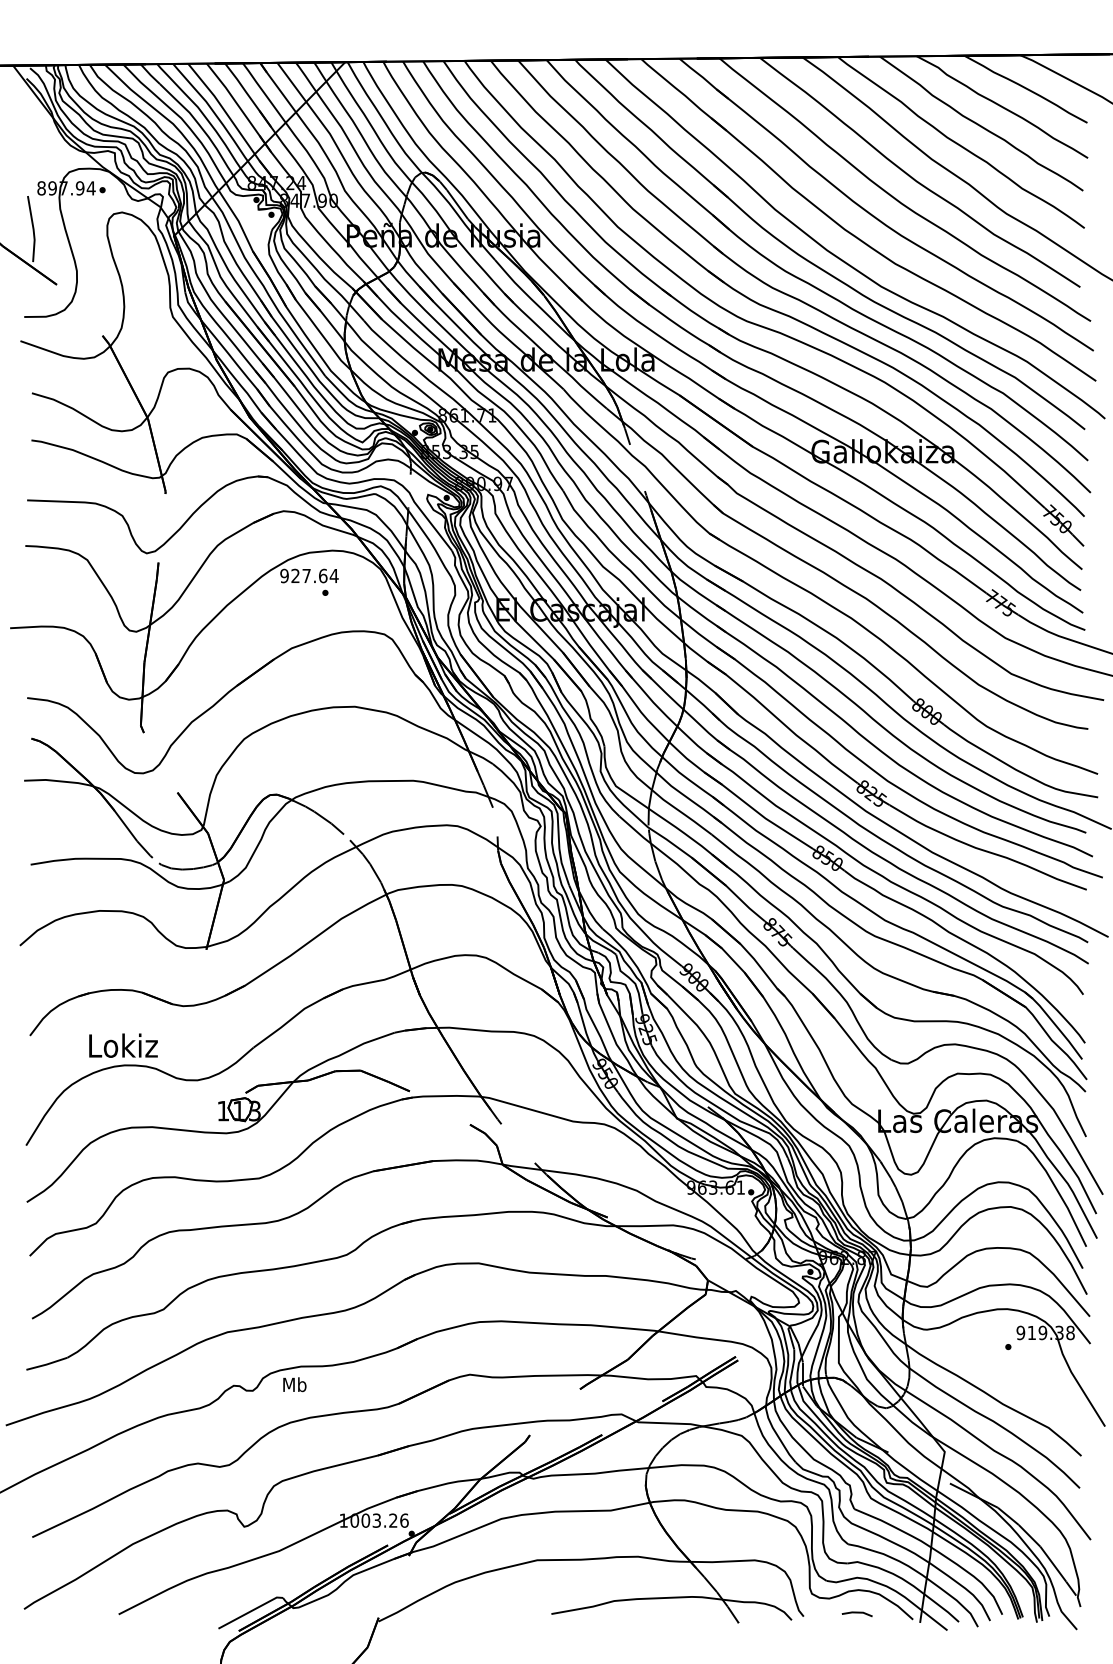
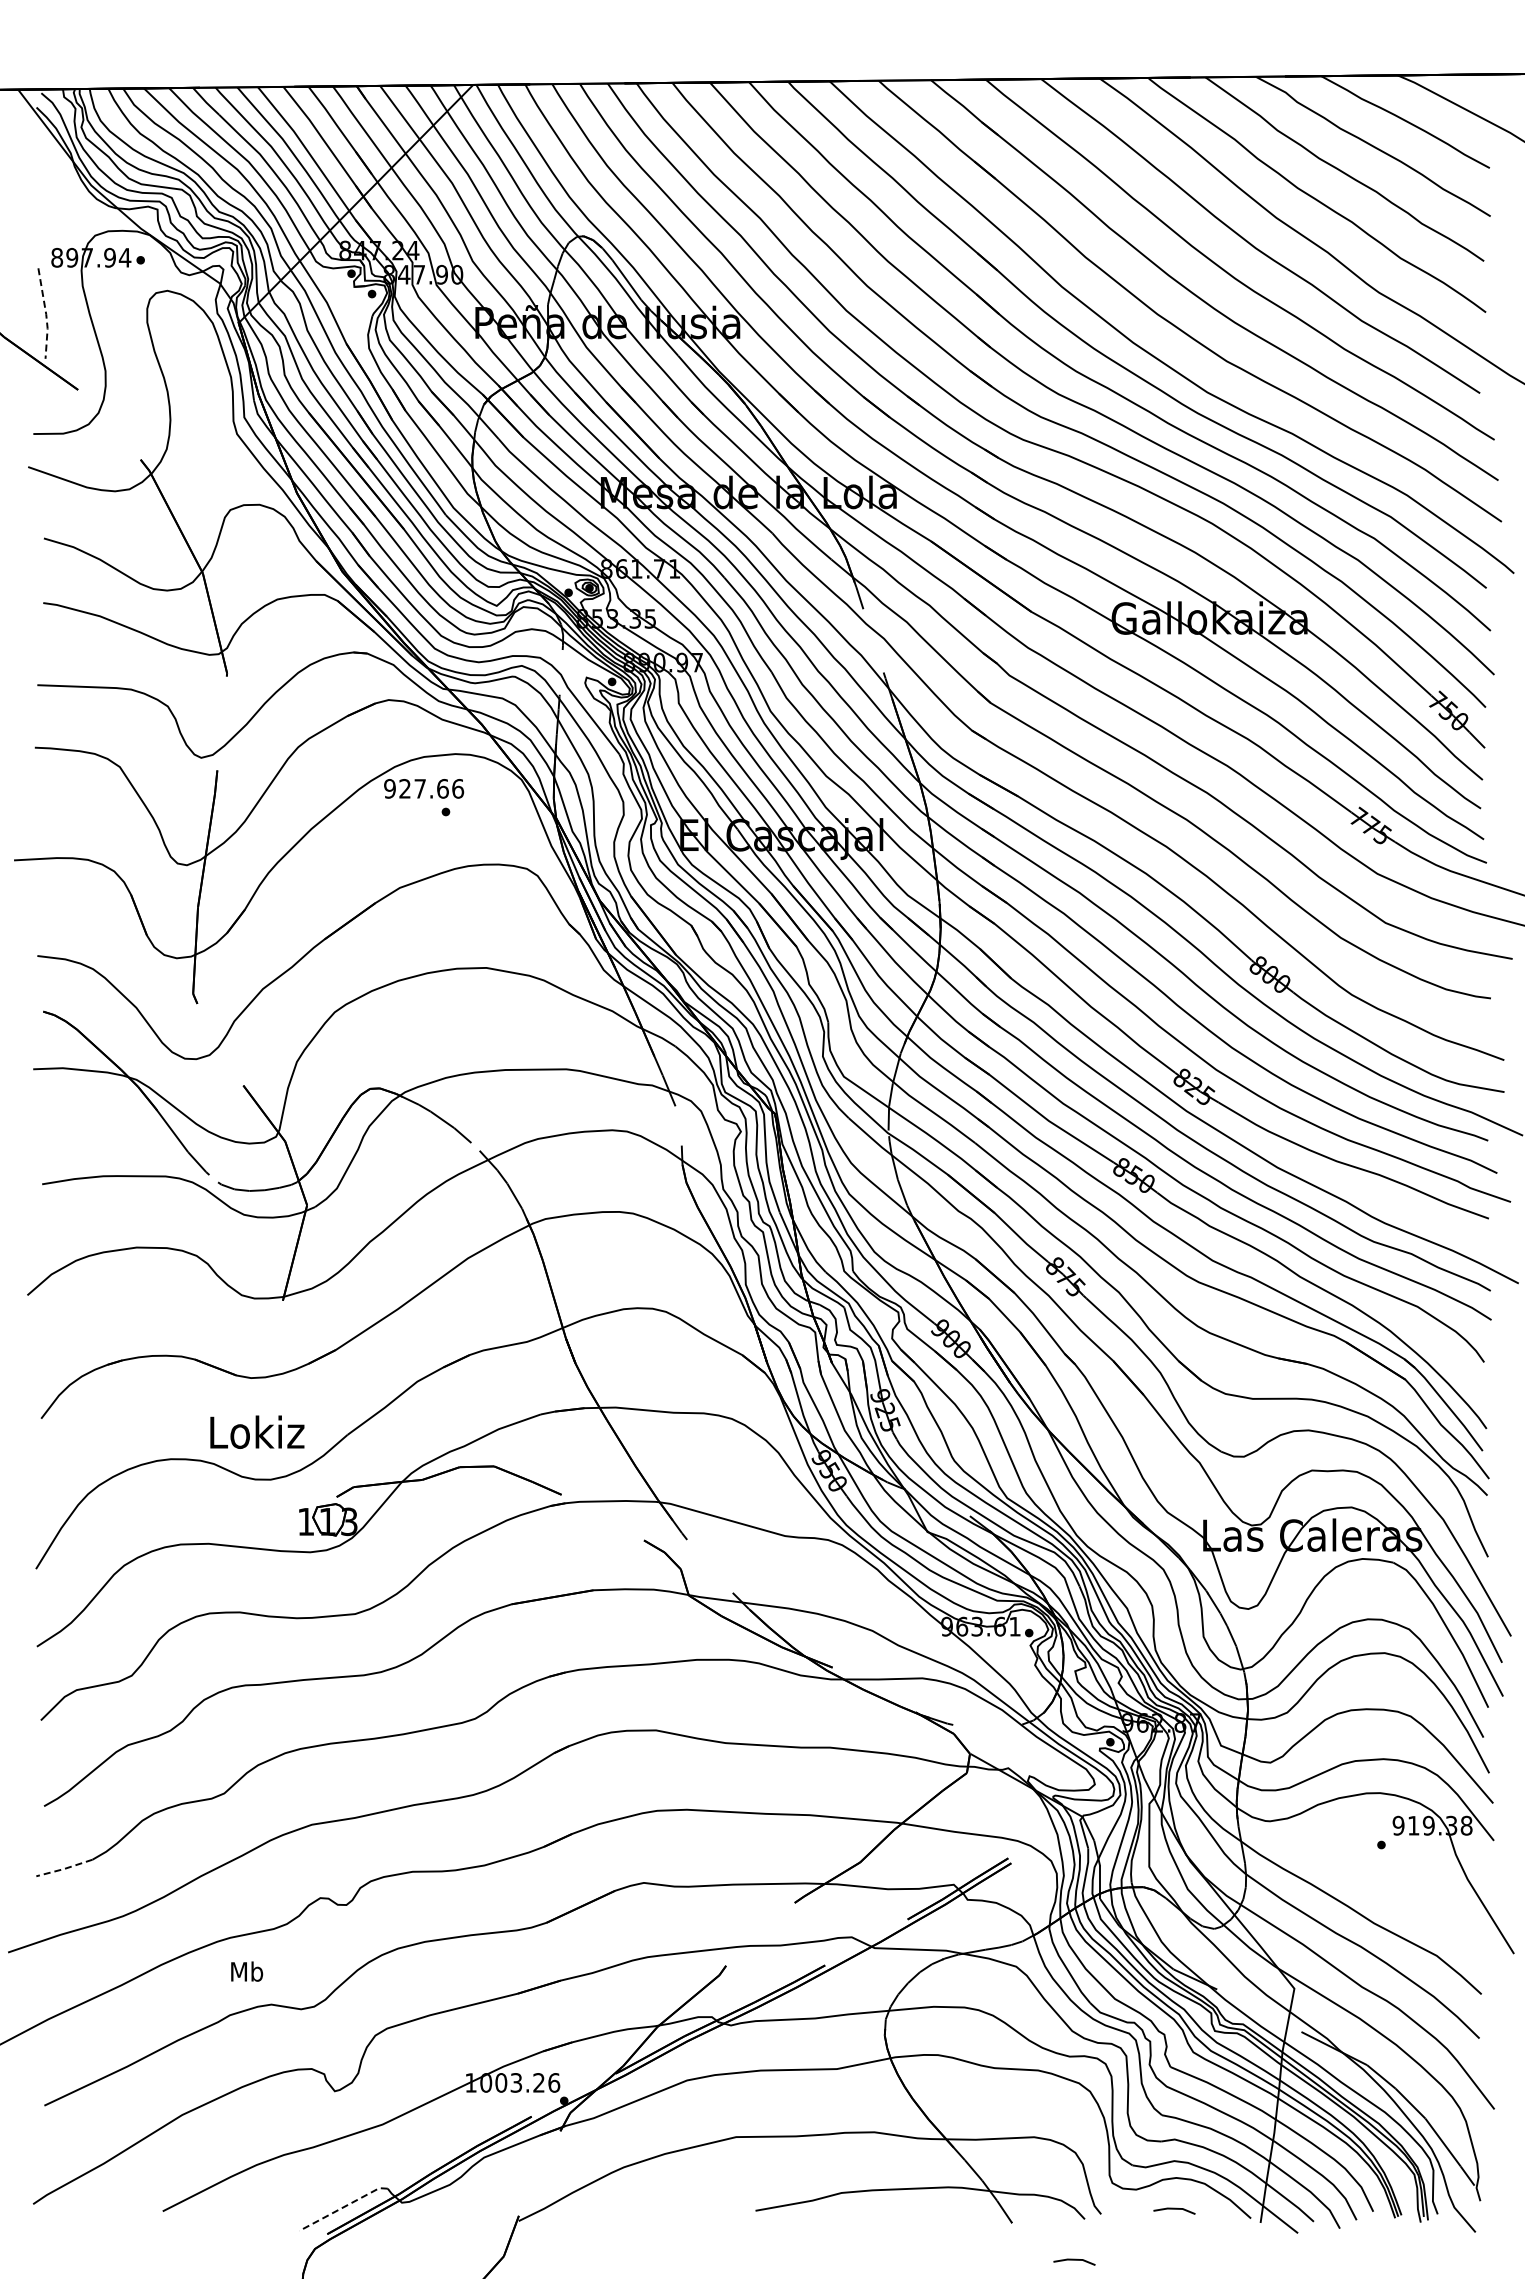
line: (33, 229) -> (46, 314), solid -> dashed
text: (333, 575) -> (457, 788), 927.64 -> 927.66
text: (123, 1045) -> (257, 1431), moved
line: (46, 1364) -> (64, 1869), solid -> dashed
text: (295, 1384) -> (247, 1971), moved
line: (250, 1611) -> (343, 2207), solid -> dashed
line: (784, 1650) -> (1074, 2260), added

